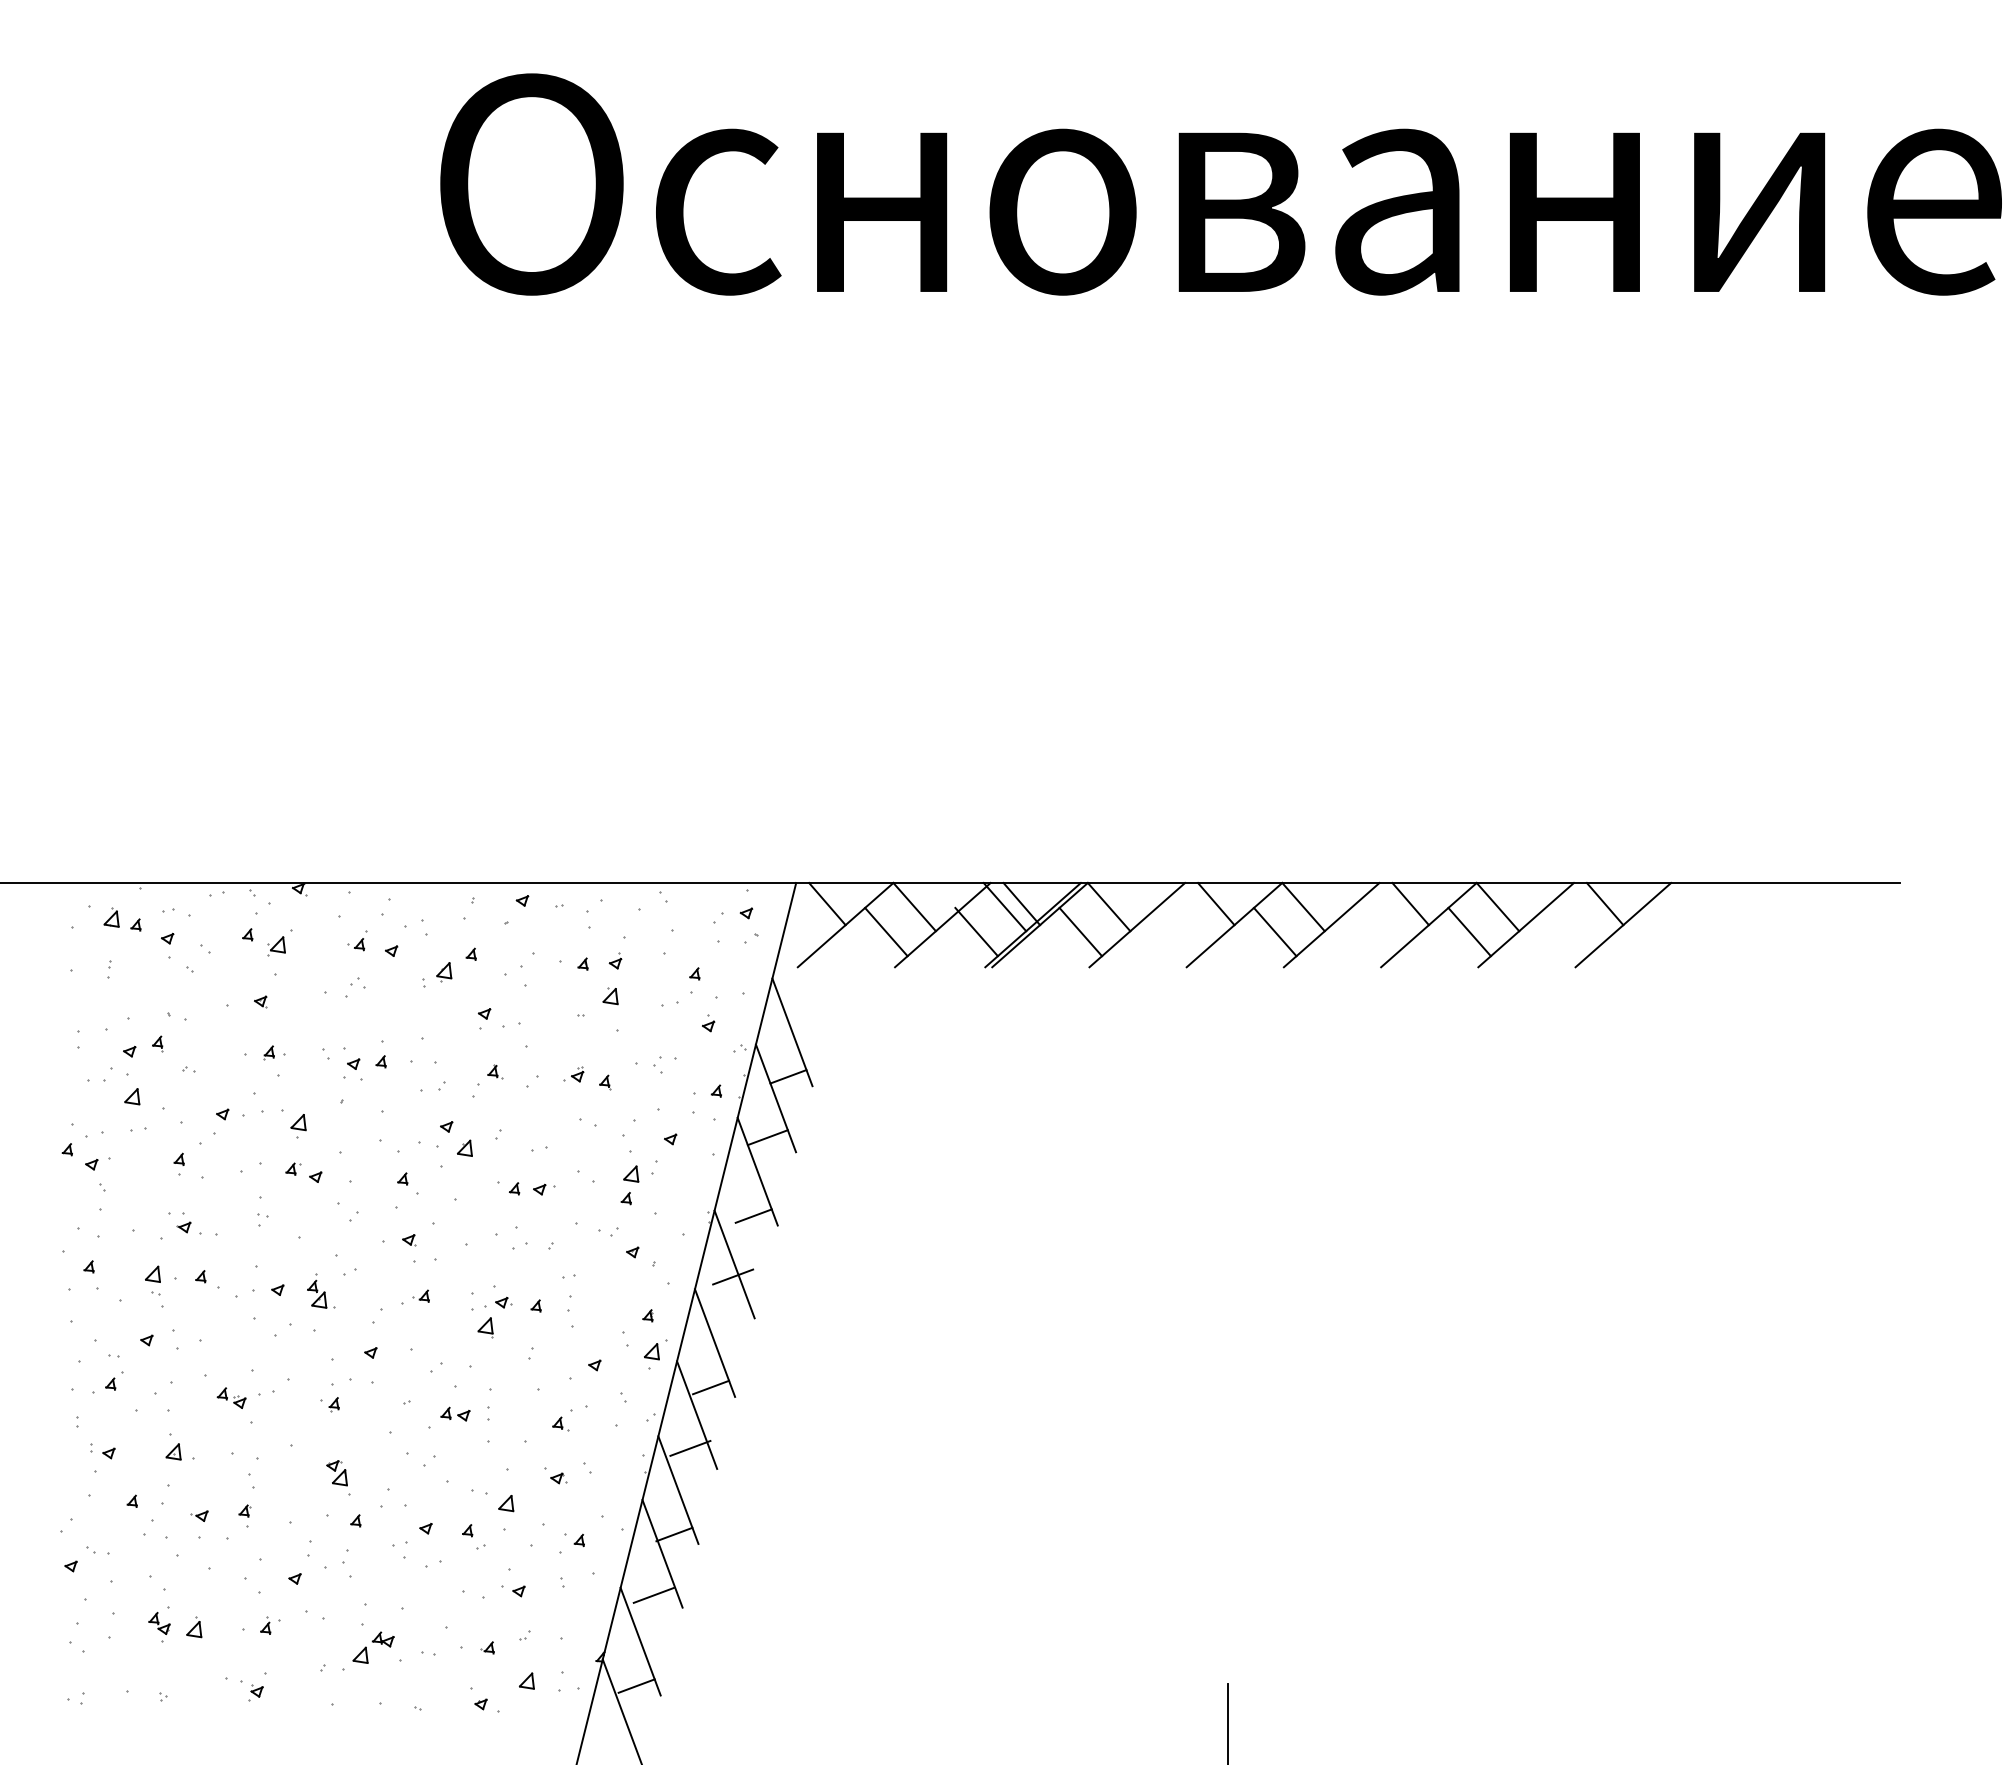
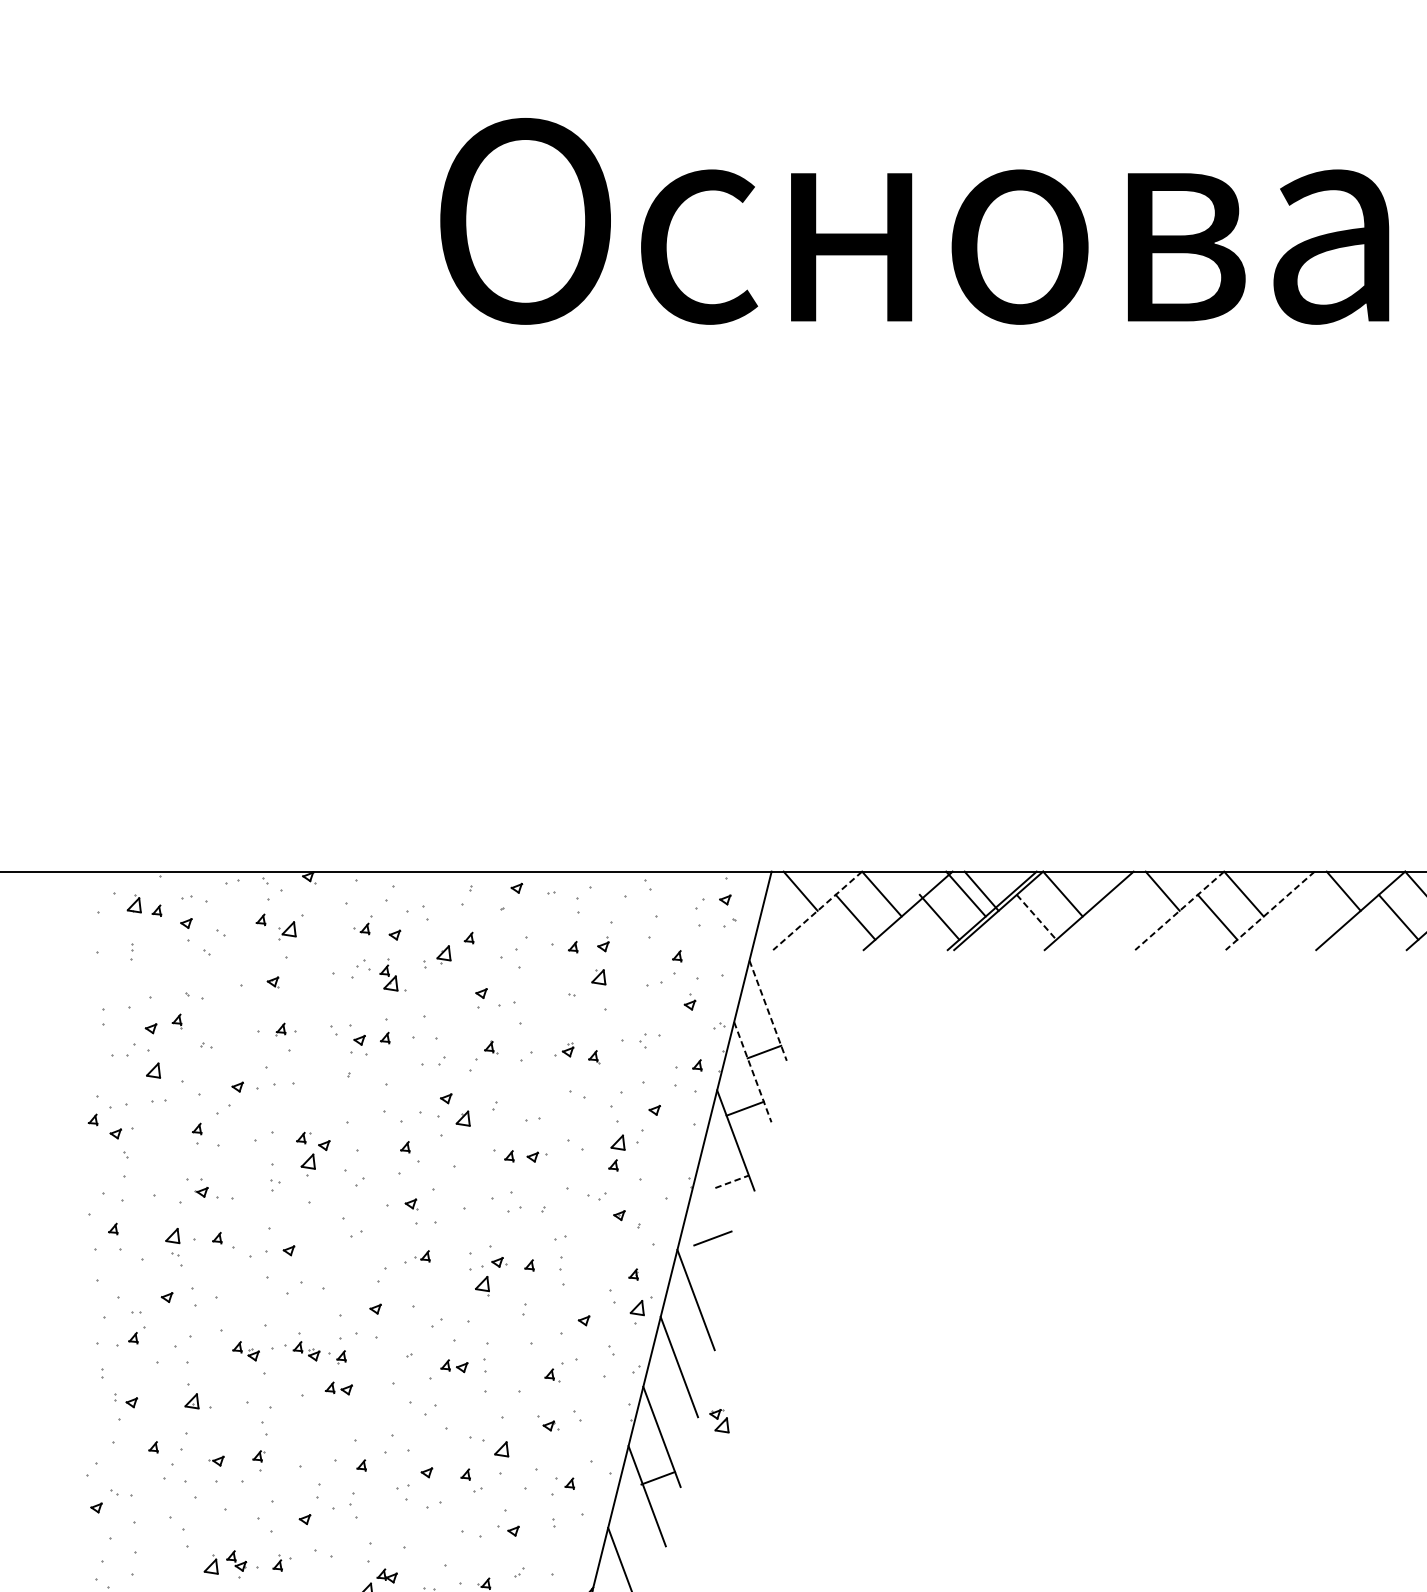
line: (845, 925) -> (817, 911), solid -> dashed
line: (1234, 925) -> (1179, 911), solid -> dashed
line: (1331, 925) -> (1270, 911), solid -> dashed
line: (1081, 932) -> (1037, 917), solid -> dashed
line: (792, 1032) -> (768, 1010), solid -> dashed
line: (776, 1098) -> (753, 1072), solid -> dashed
part: (298, 1126) -> (308, 1165), moved
line: (754, 1215) -> (732, 1181), solid -> dashed
line: (734, 1264) -> (714, 1226), removed
part: (321, 1290) -> (393, 974), moved
line: (711, 1387) -> (692, 1341), removed
part: (296, 1397) -> (306, 1350), added
part: (331, 1437) -> (339, 1387), added
line: (690, 1447) -> (673, 1397), removed
part: (336, 1473) -> (718, 1421), moved
line: (653, 1594) -> (638, 1534), removed
part: (159, 1626) -> (236, 1563), moved

